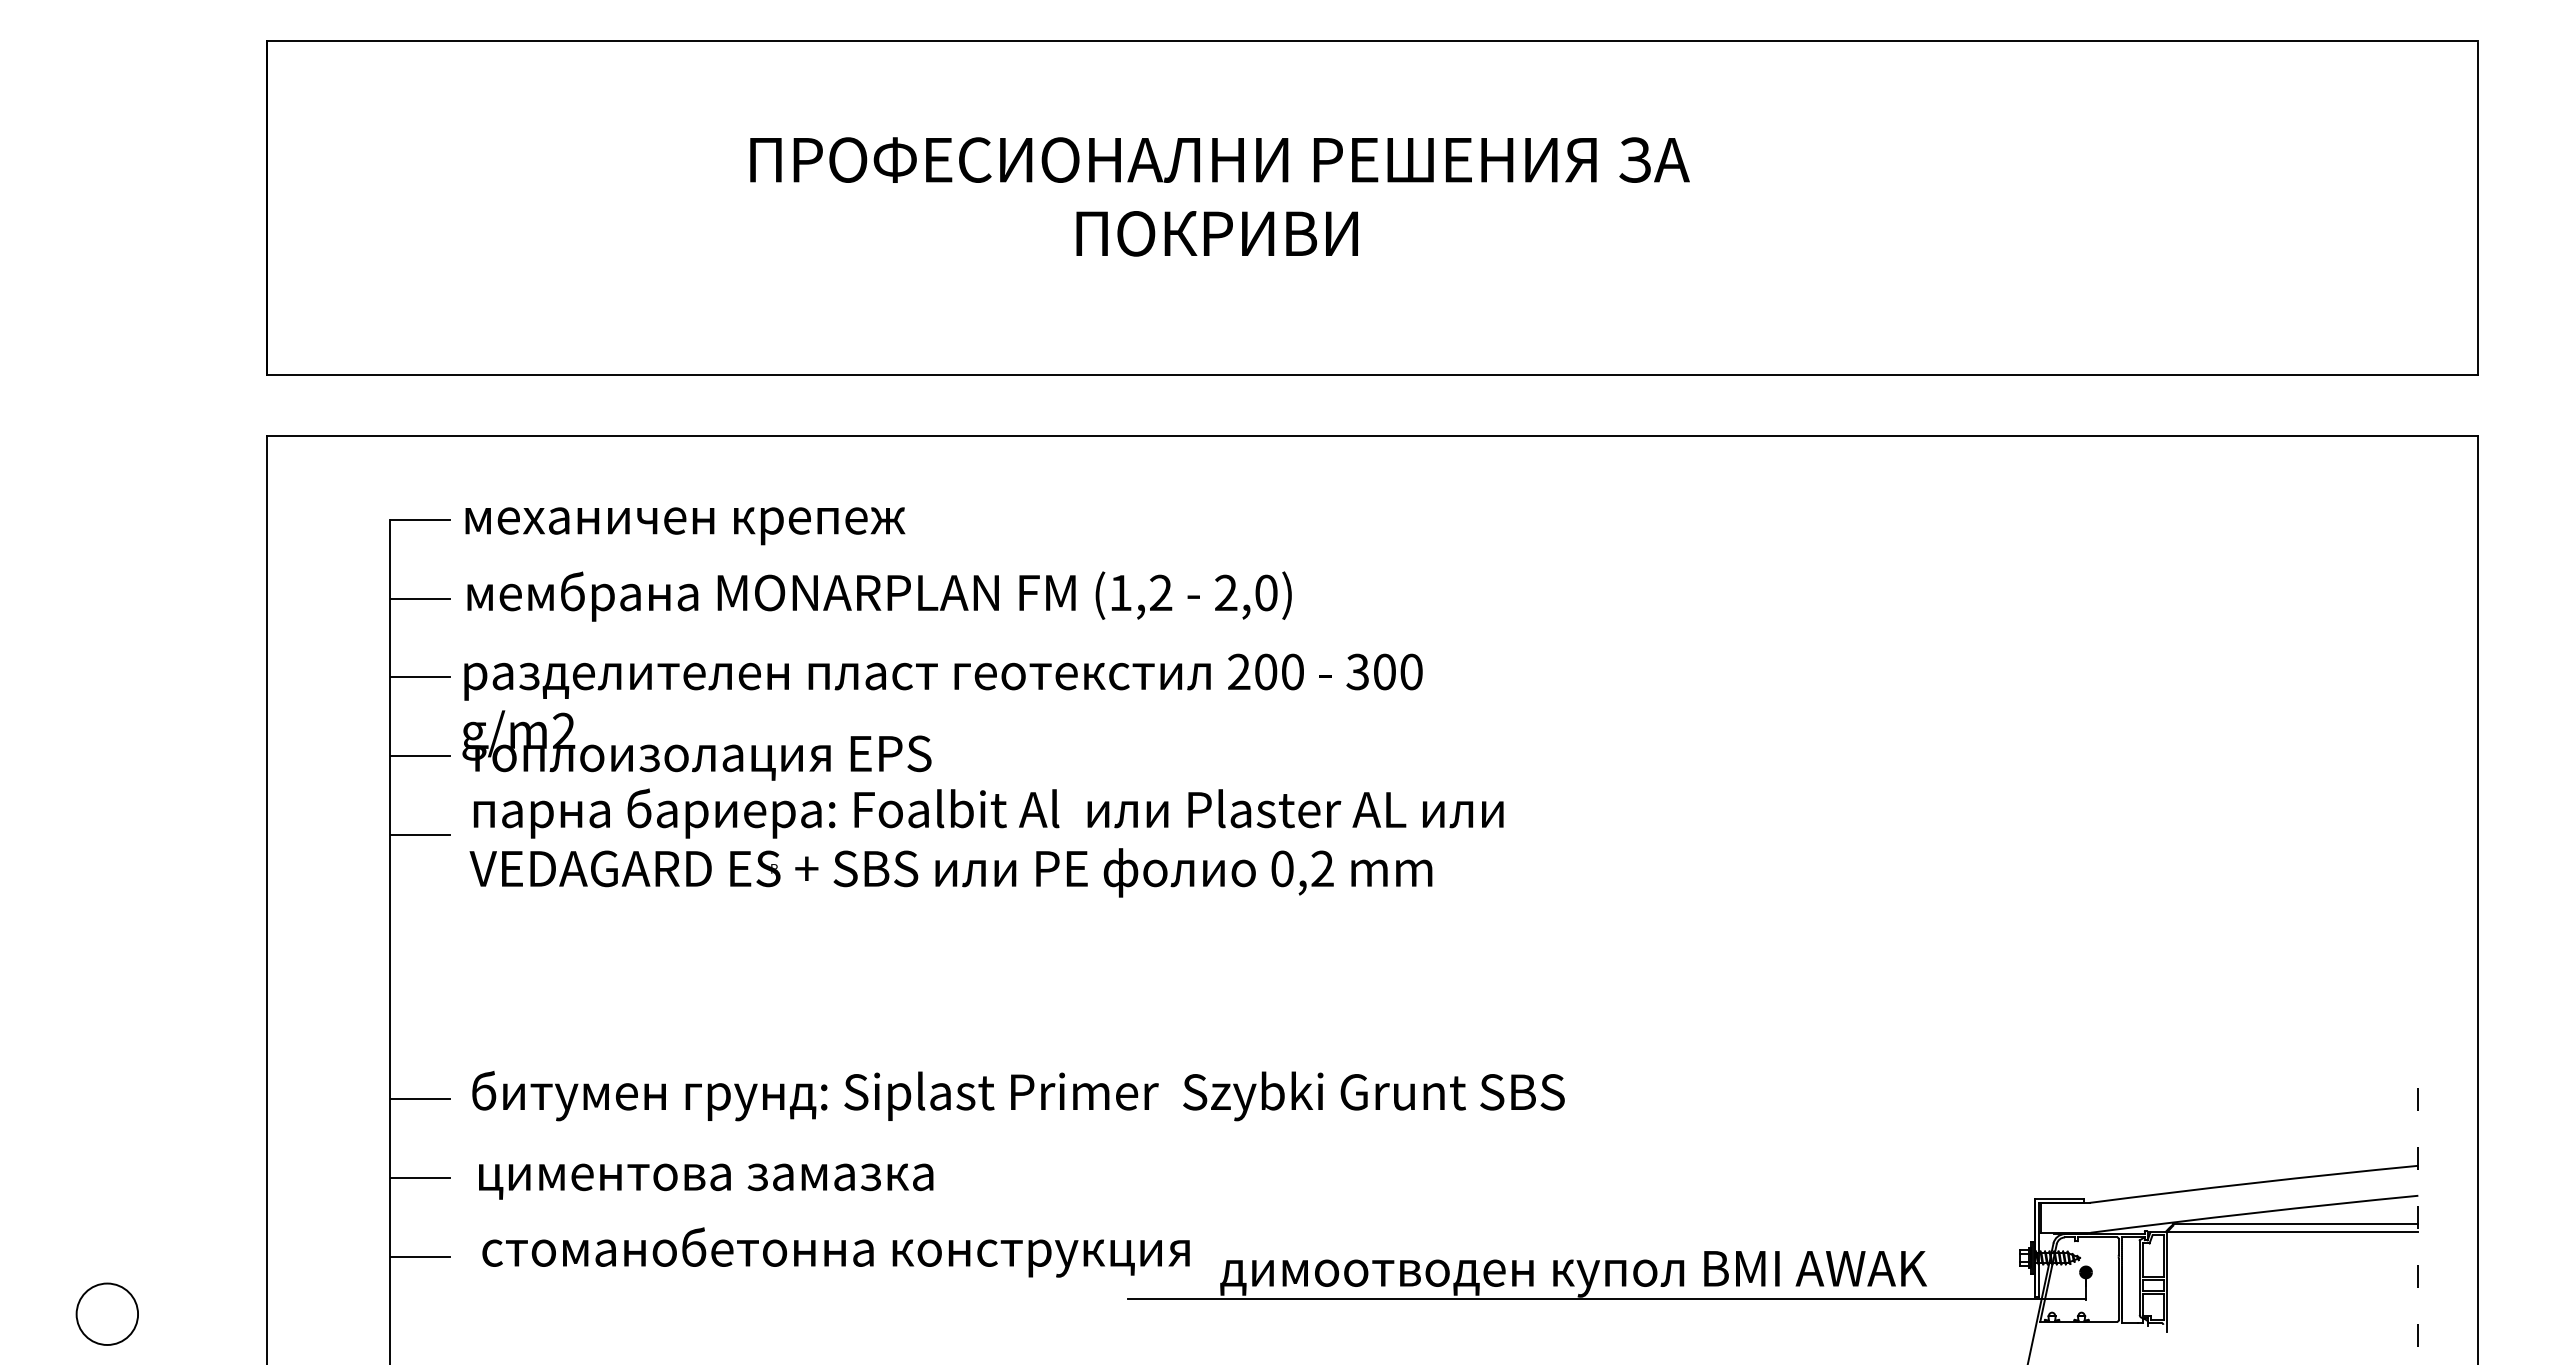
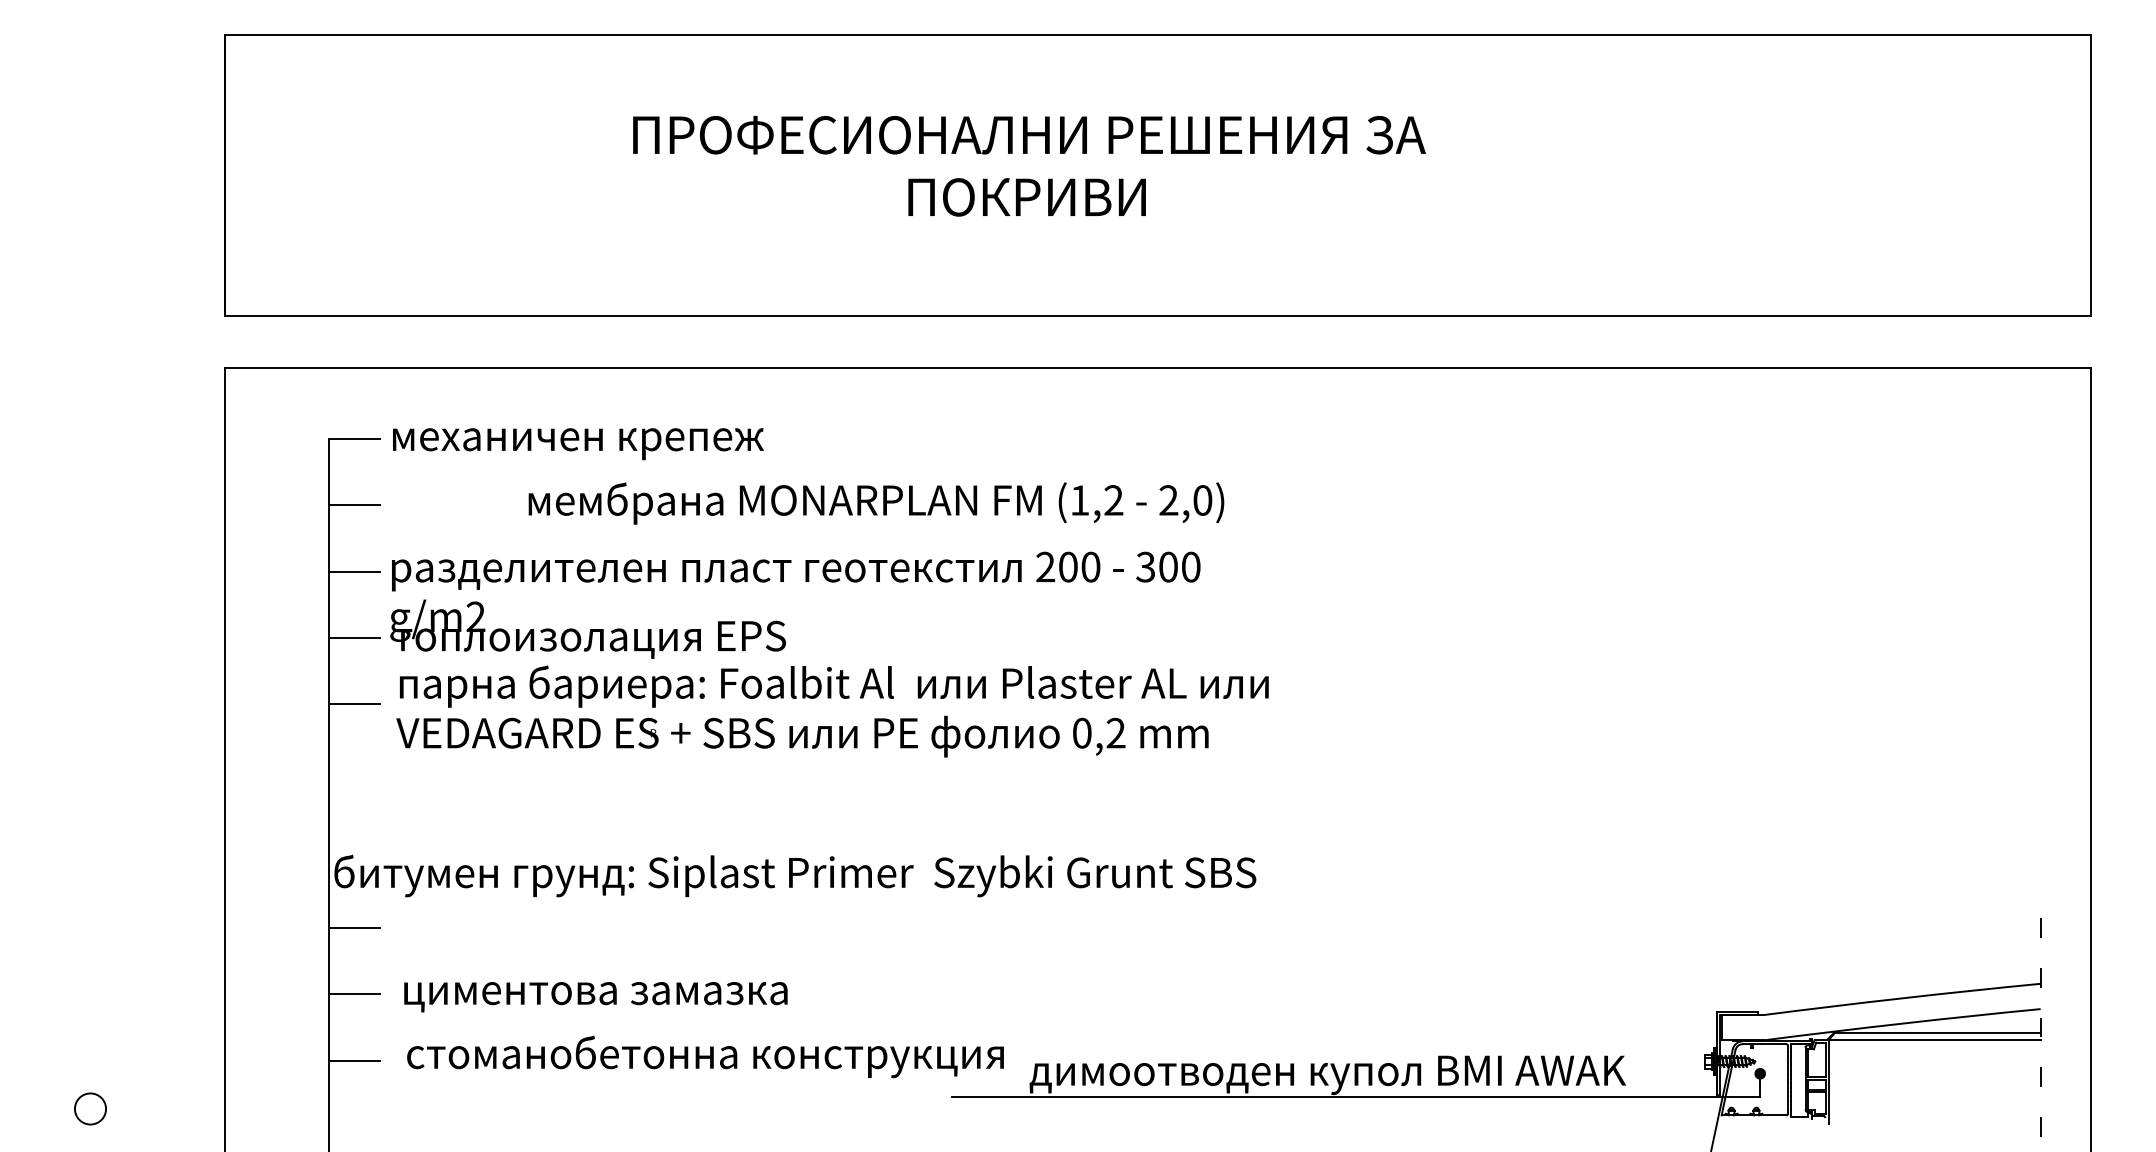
text: (879, 596) -> (876, 503), moved
text: (1018, 1096) -> (795, 876), moved
circle: (106, 1313) -> (89, 1108), size x0.6

